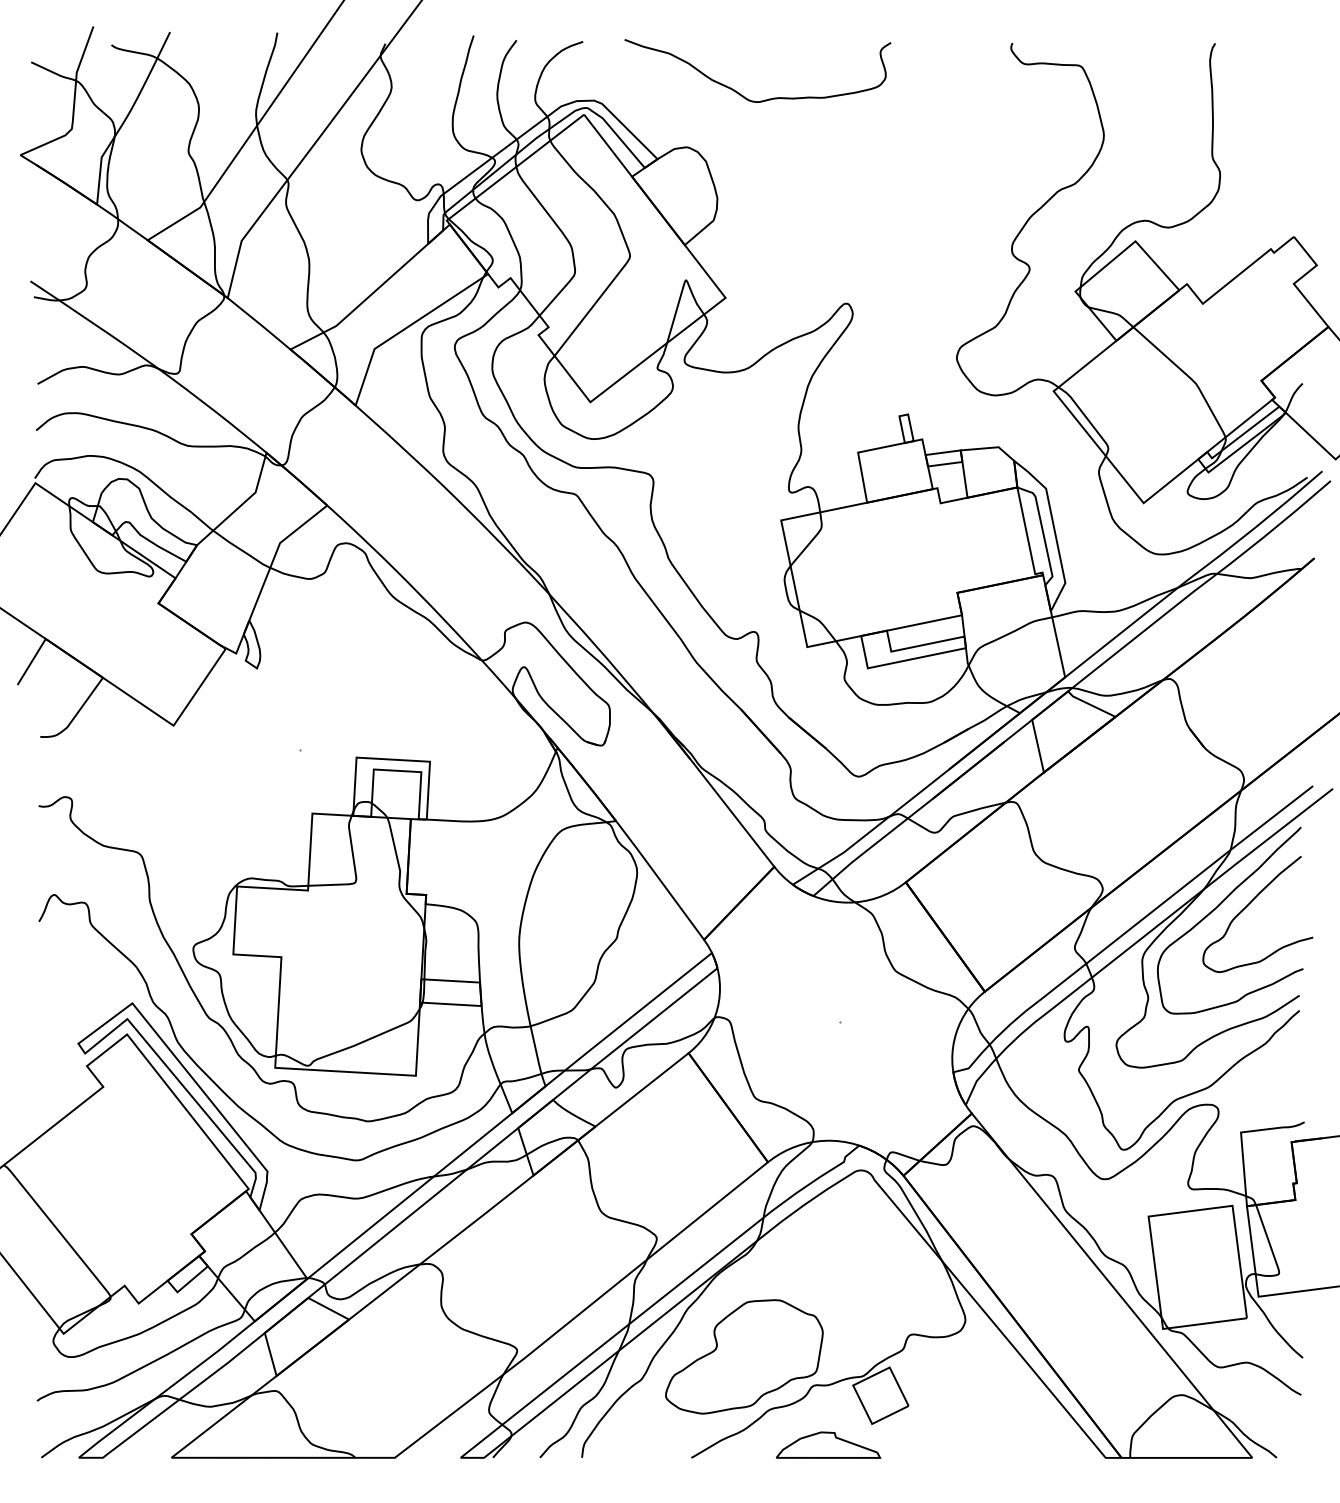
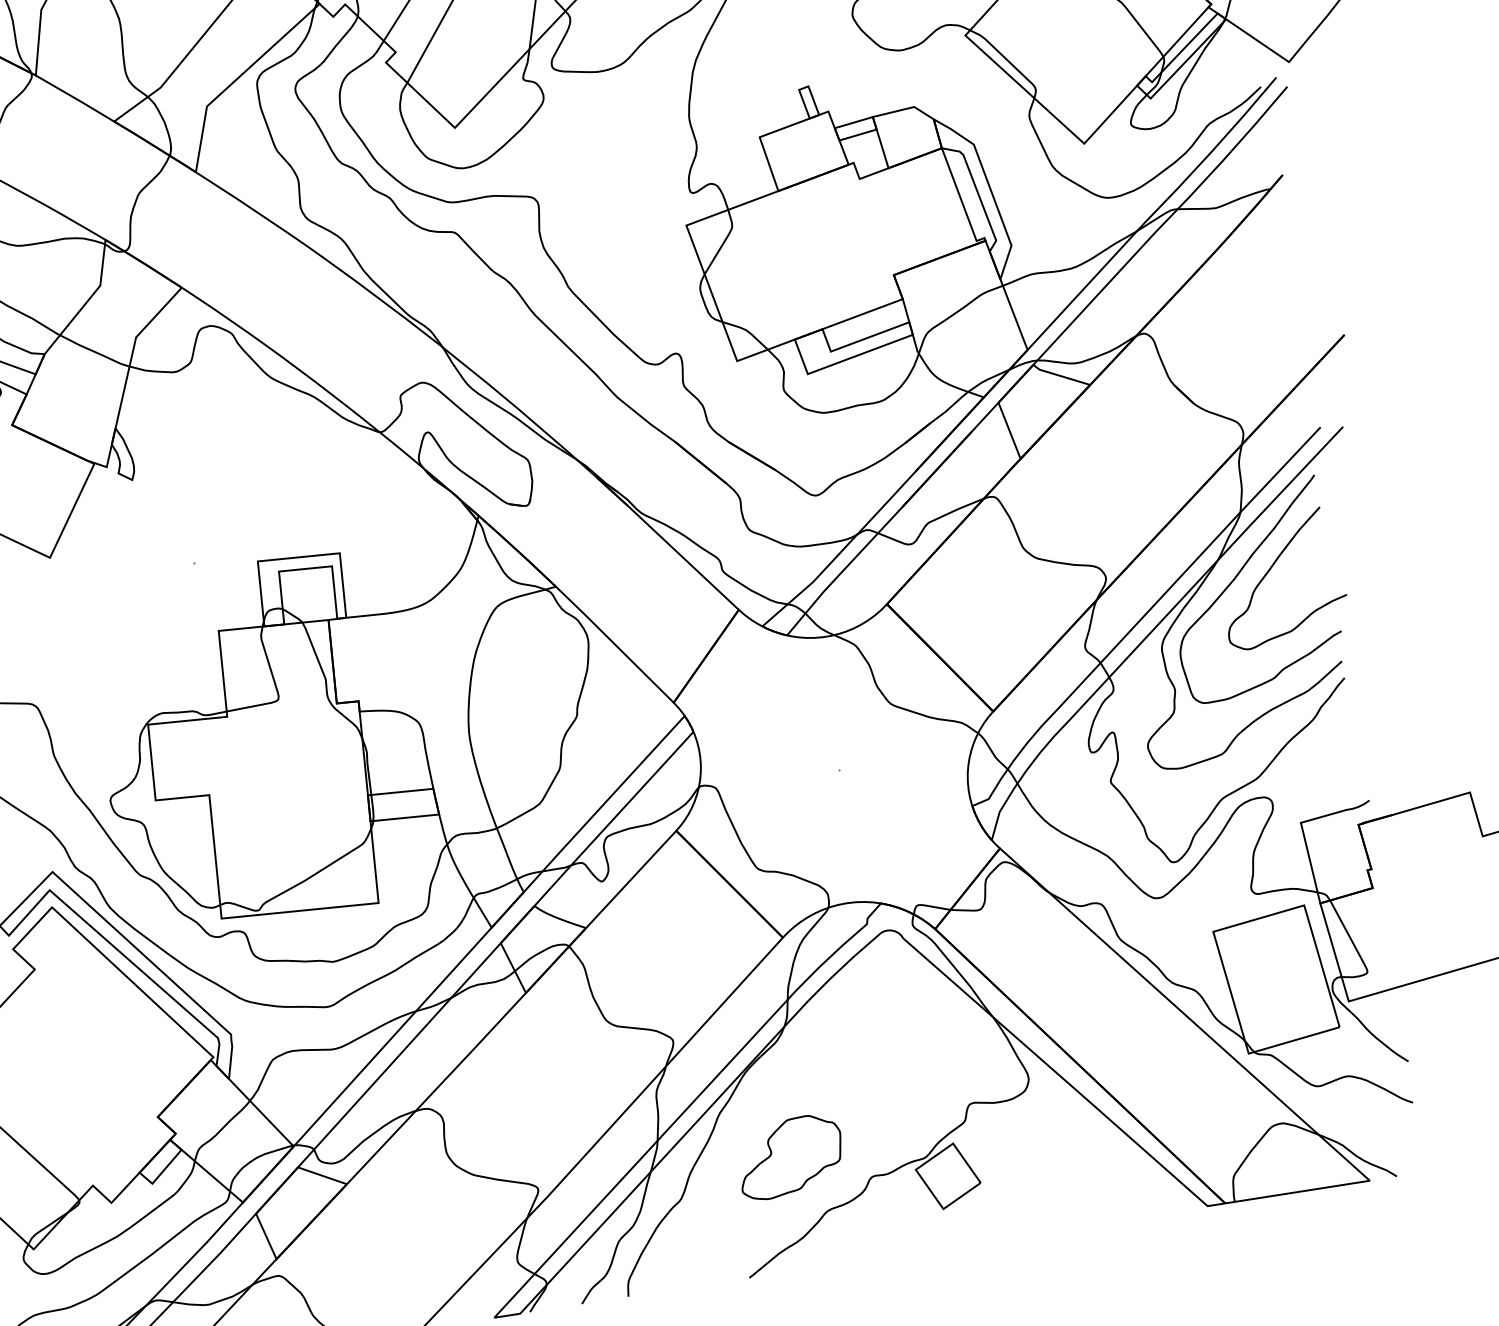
part: (744, 1356) -> (790, 1156), size x0.6
part: (828, 1444) -> (898, 1239), removed

